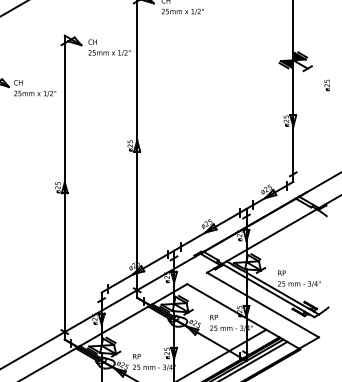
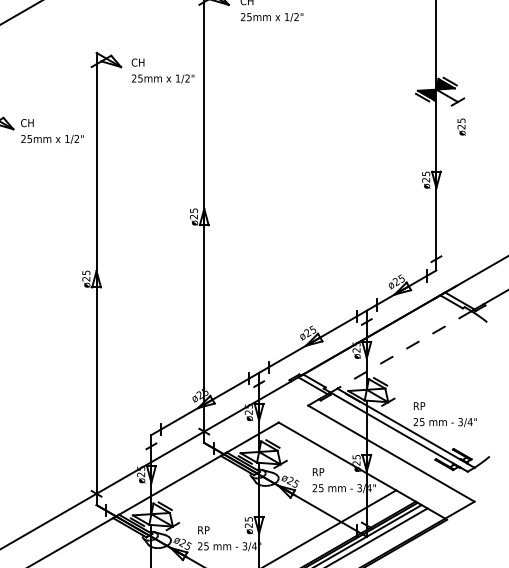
text: (326, 85) -> (460, 127), moved
line: (271, 235) -> (403, 350), solid -> dashed

